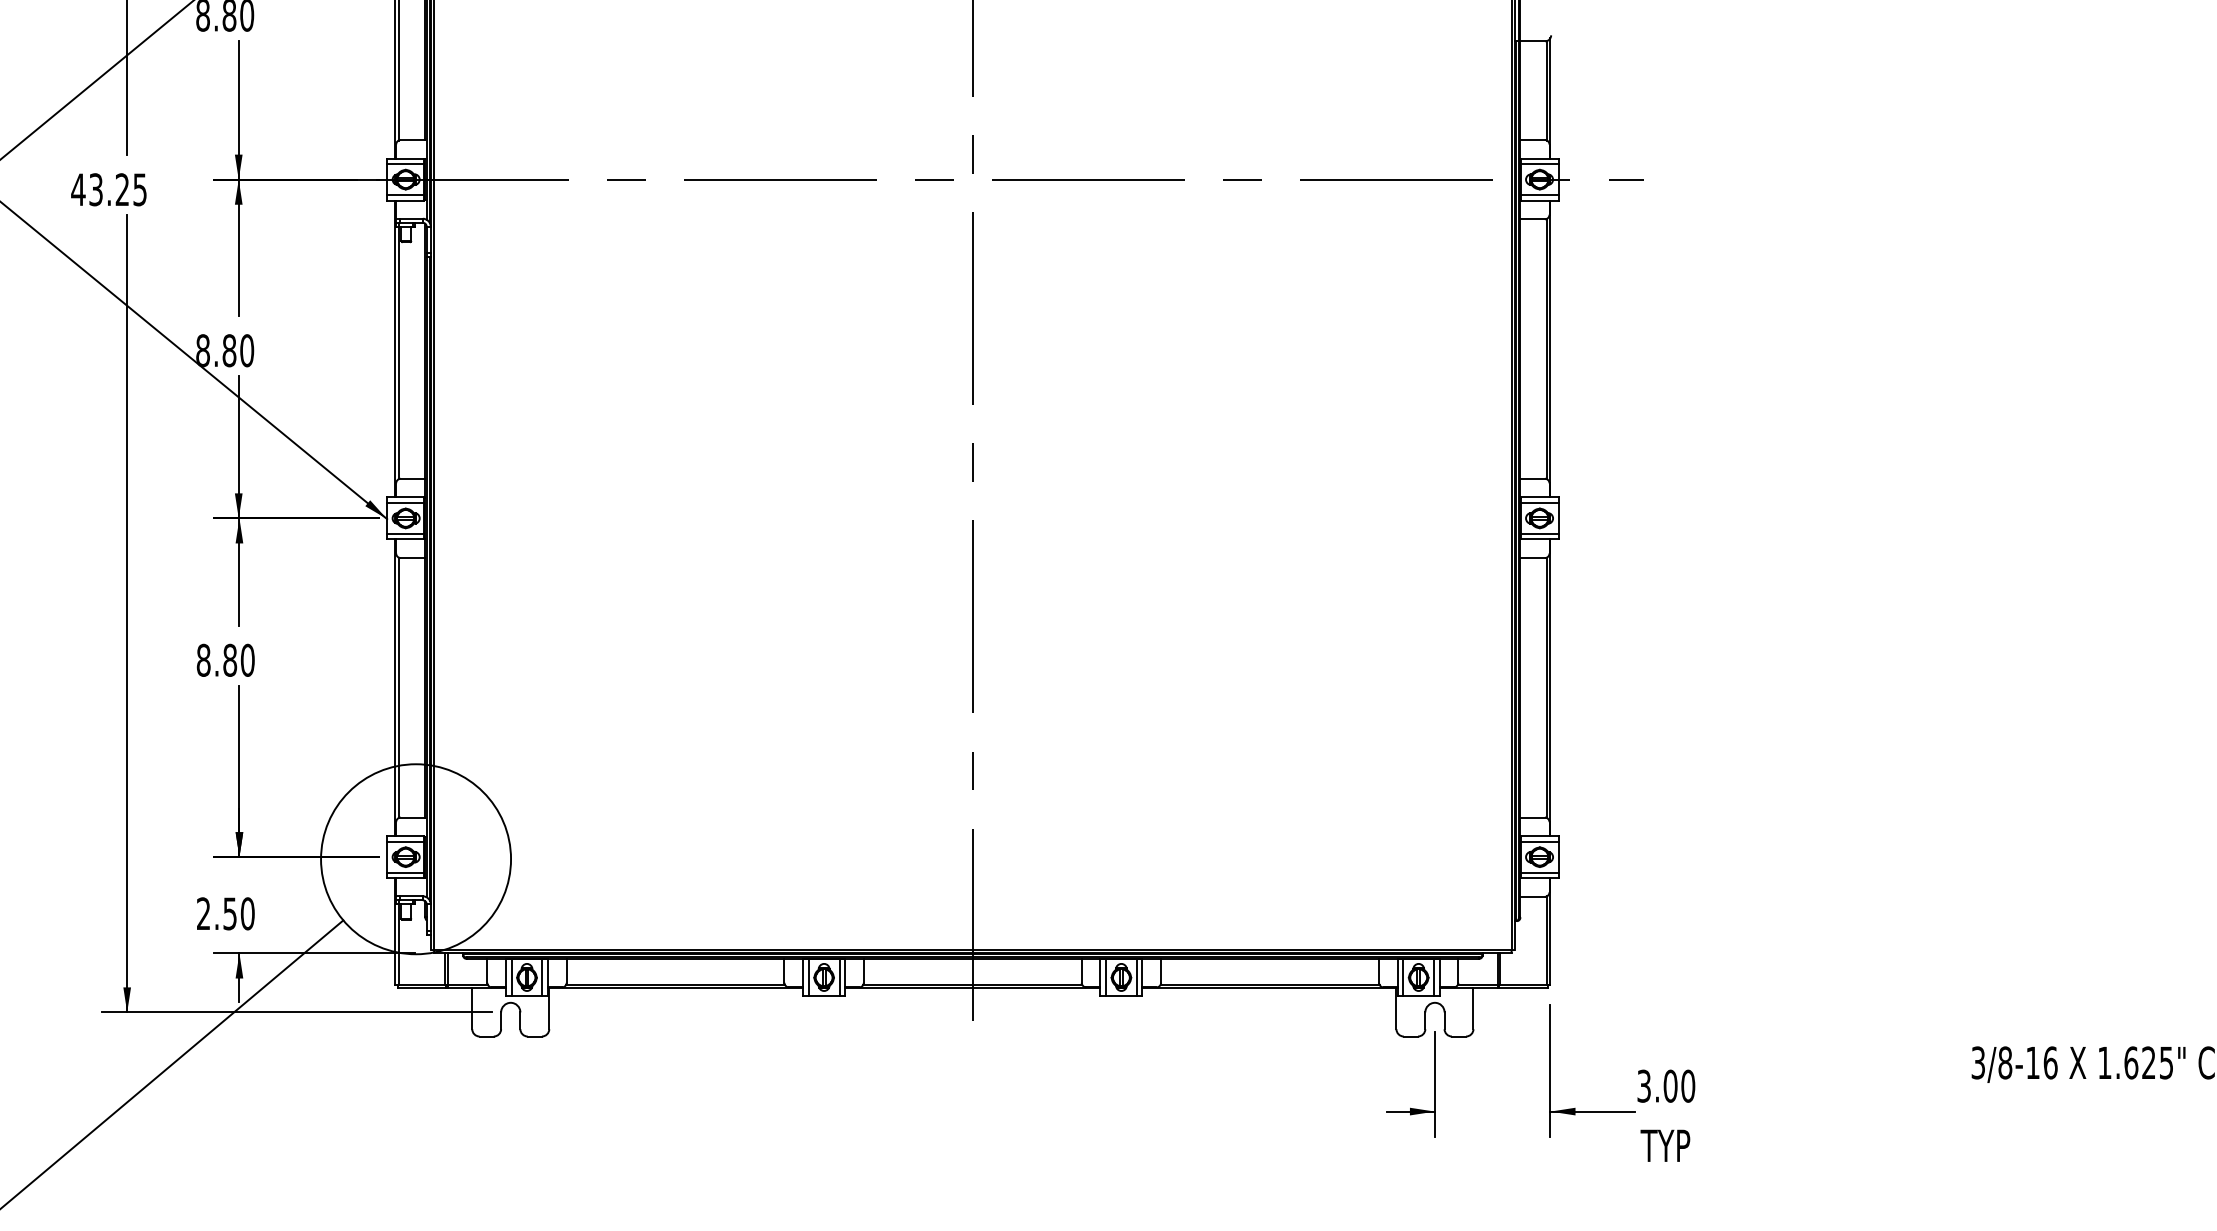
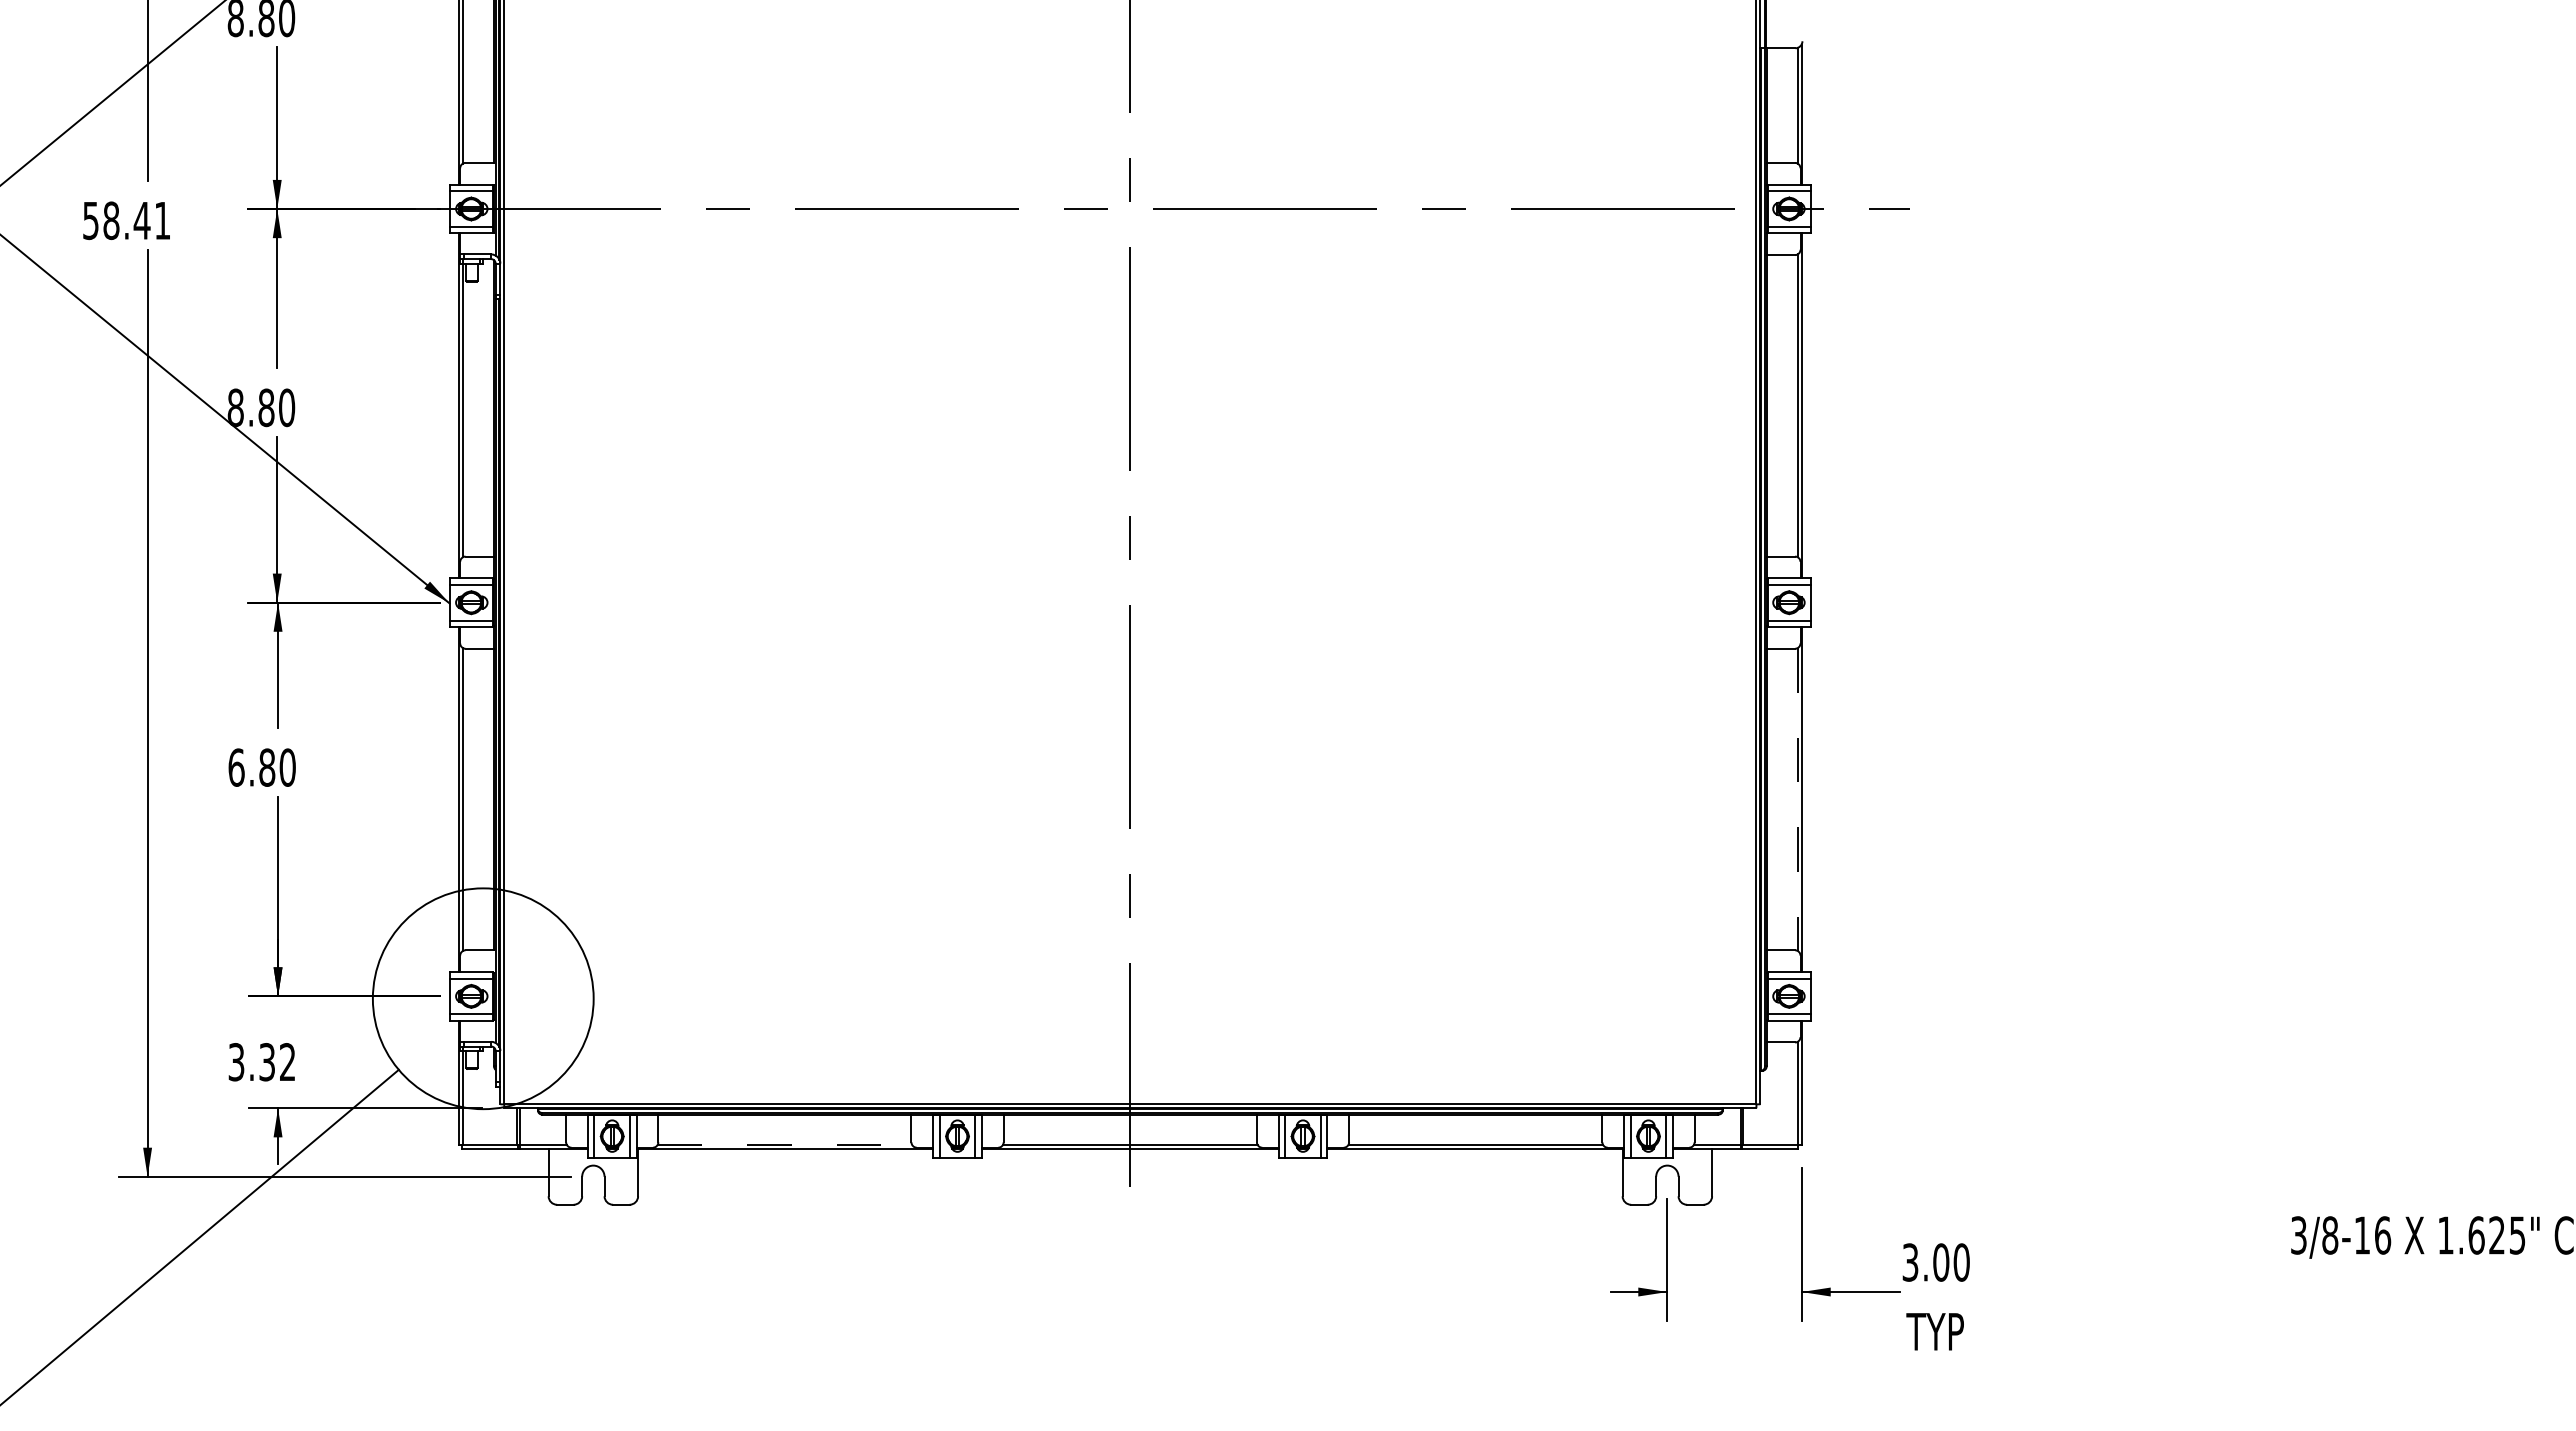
text: (109, 189) -> (126, 220), 43.25 -> 58.41
text: (203, 660) -> (236, 767), 8.80 -> 6.80
line: (1546, 688) -> (1797, 800), solid -> dashed
text: (225, 914) -> (261, 1062), 2.50 -> 3.32
line: (676, 984) -> (785, 1144), solid -> dashed

